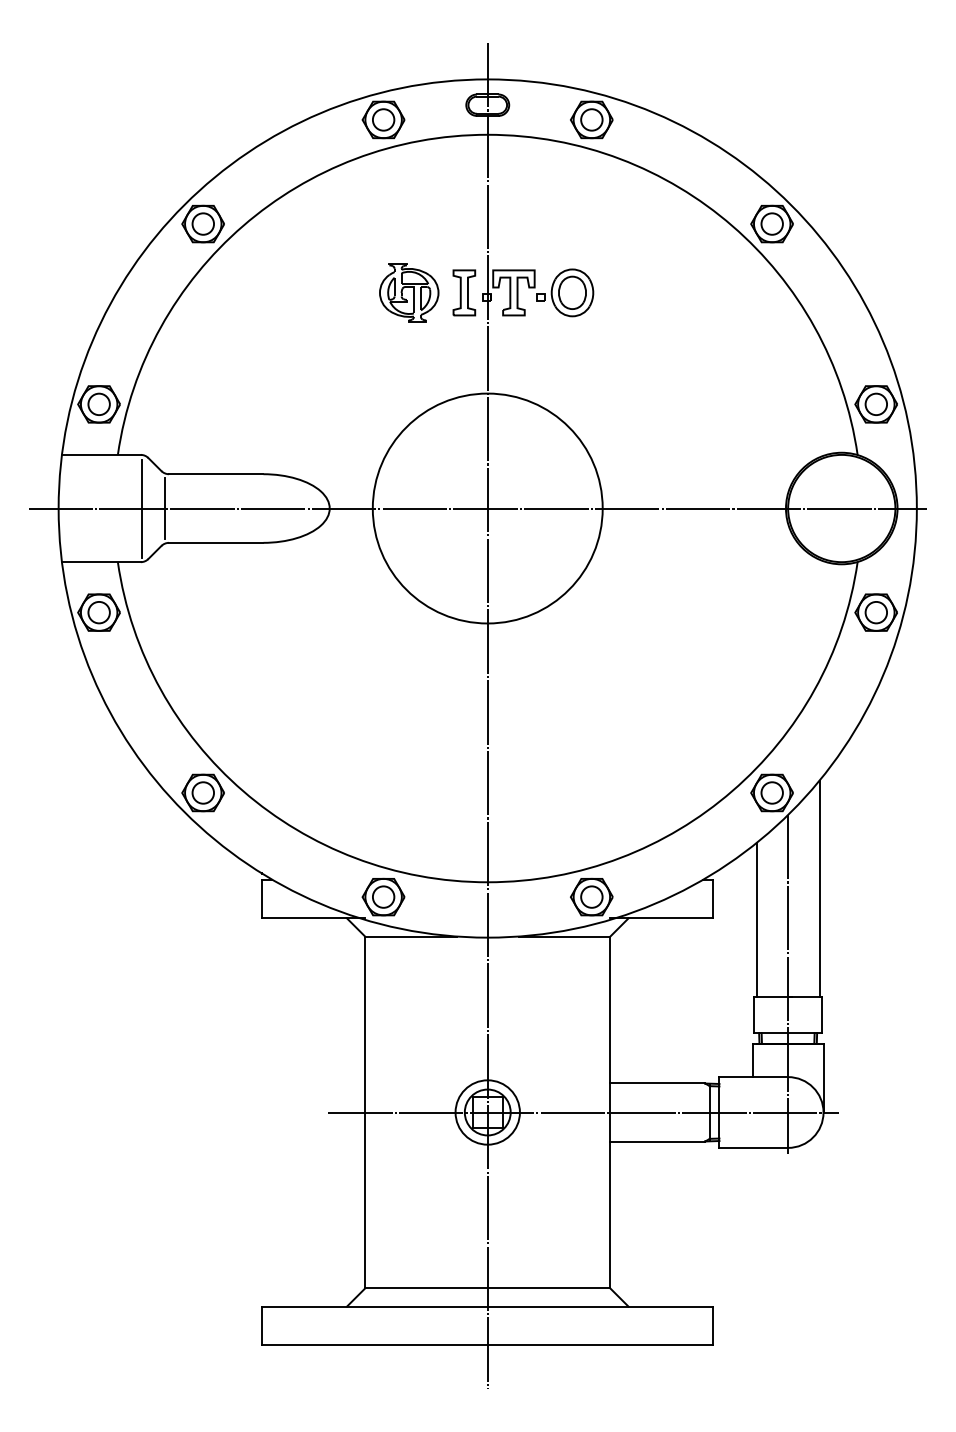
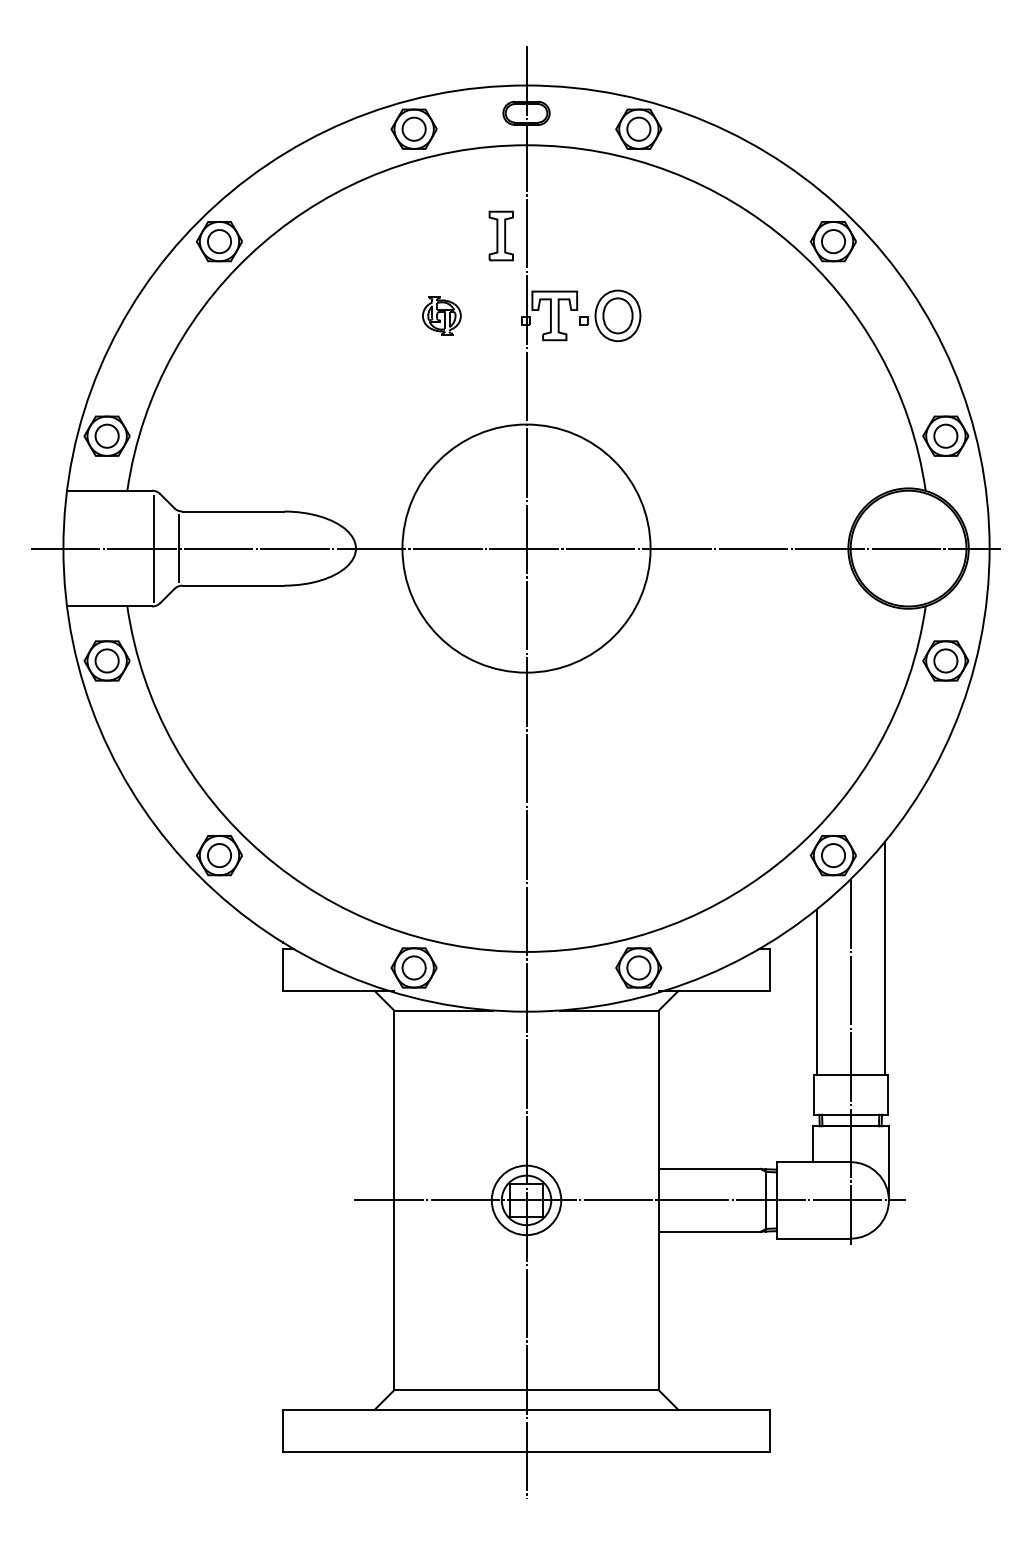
part: (409, 292) -> (442, 315), size x0.6
part: (464, 292) -> (501, 235), moved

